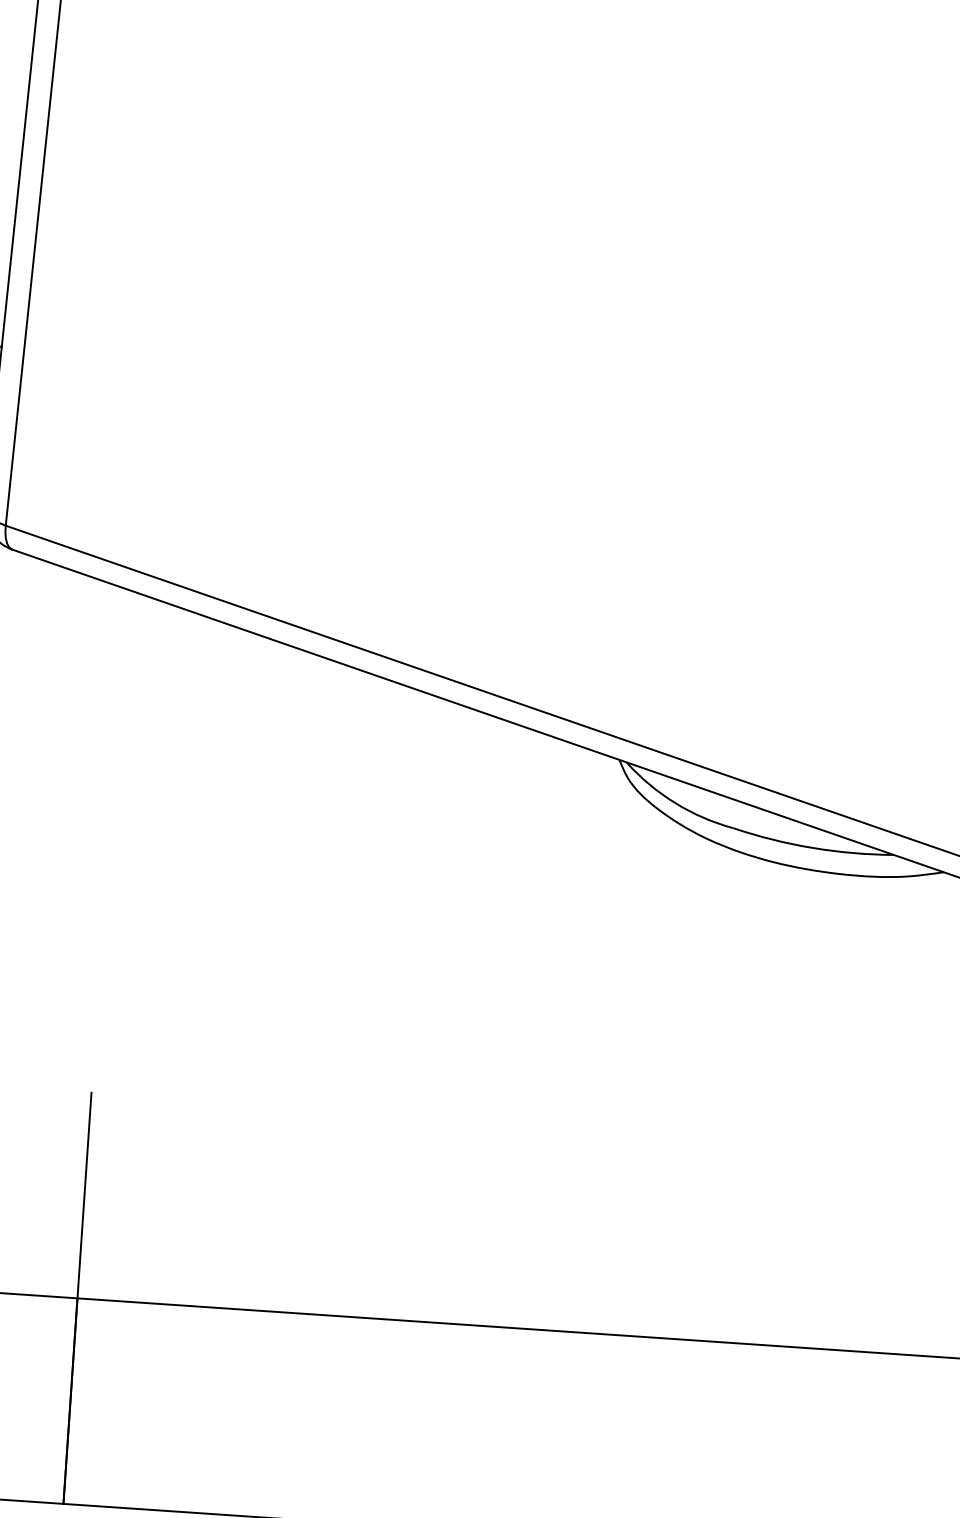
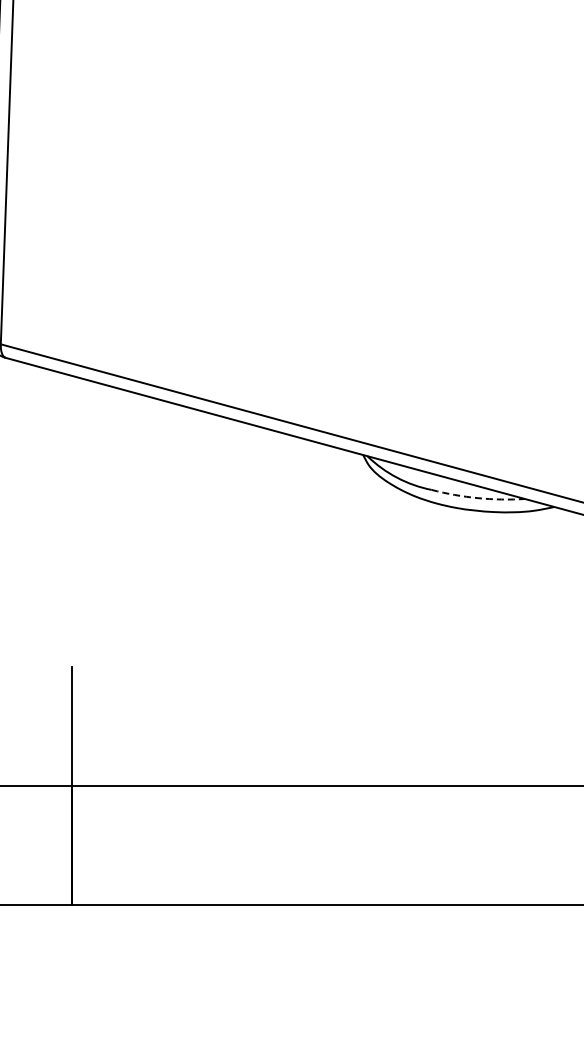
arc: (811, 848) -> (477, 498), solid -> dashed

